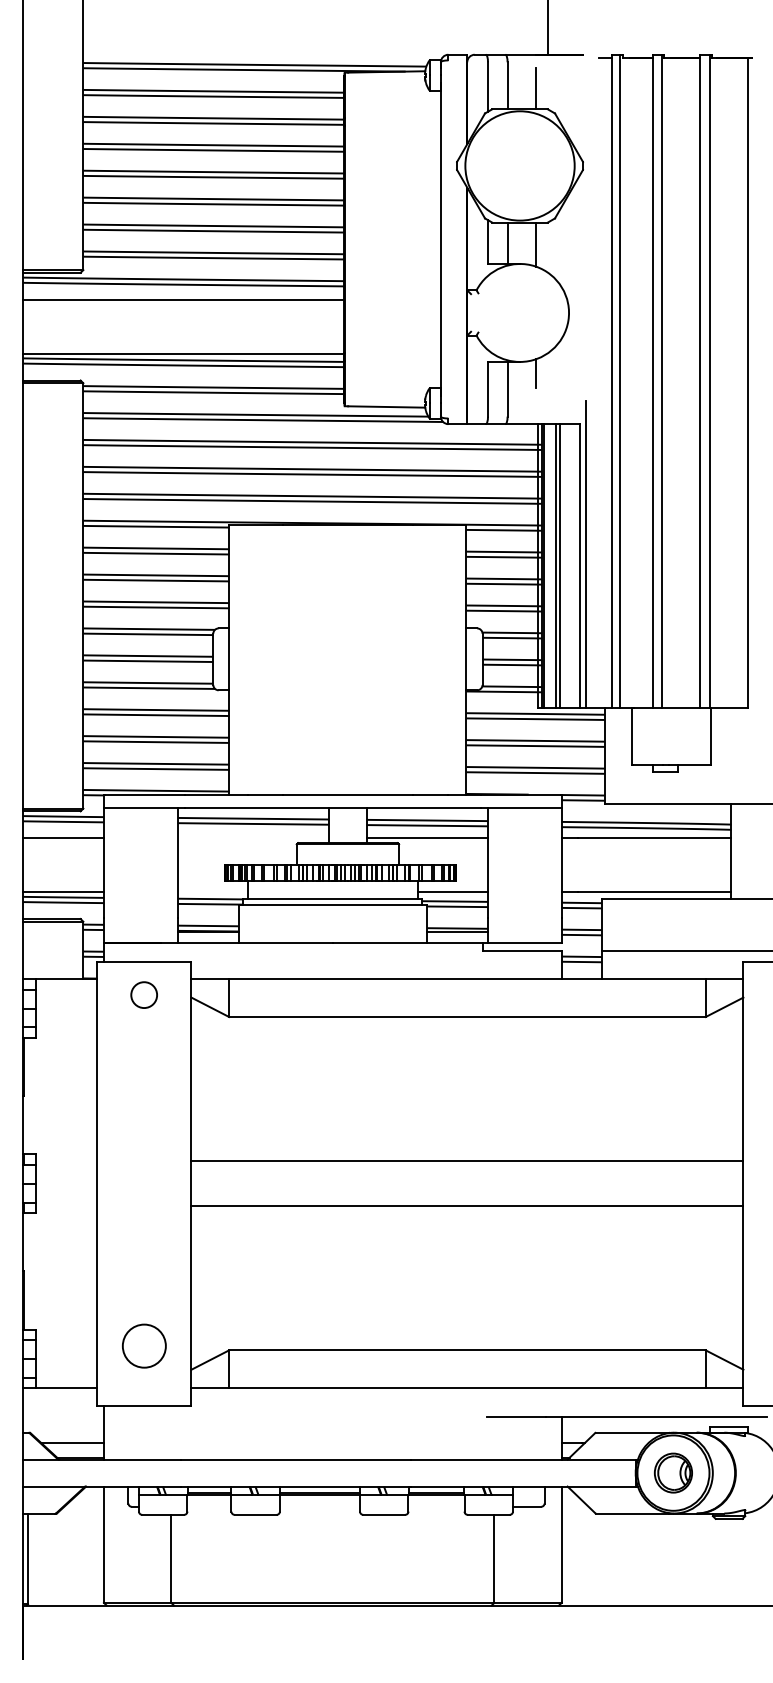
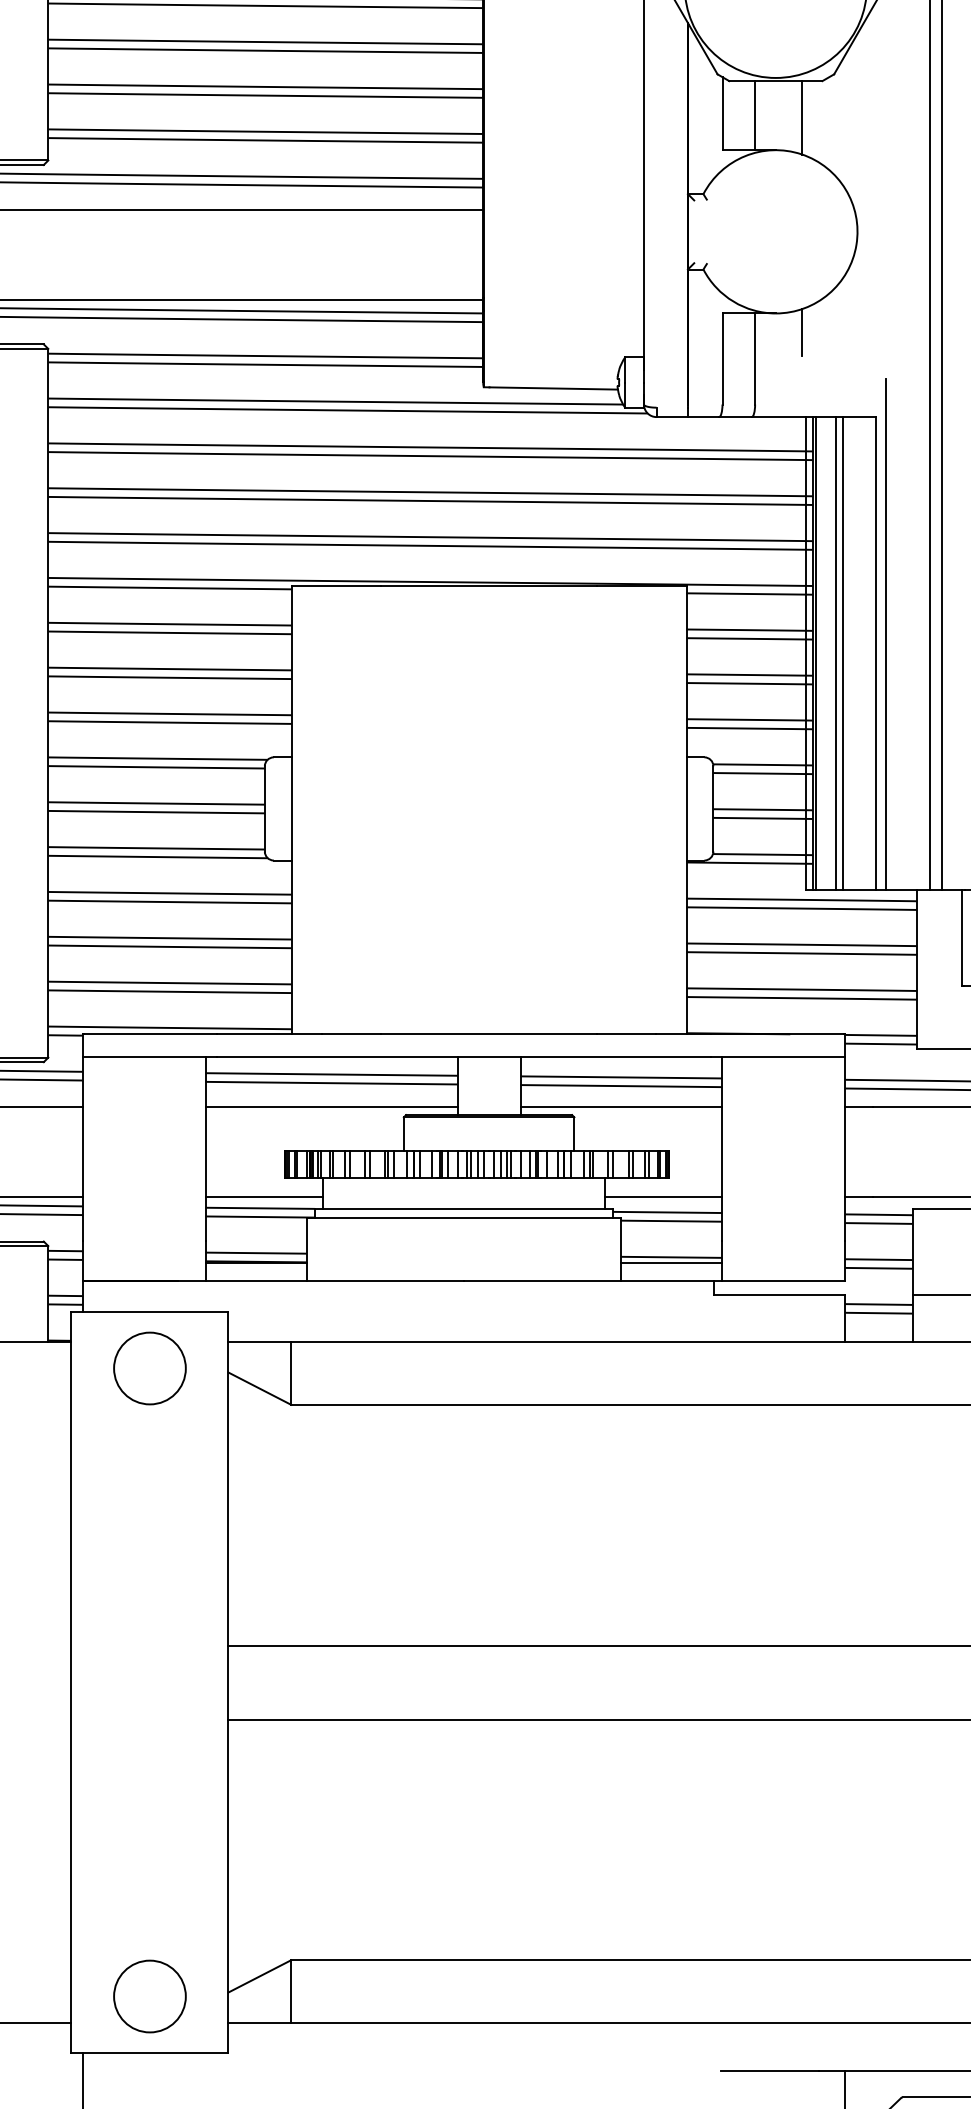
line: (253, 838) -> (331, 1107), added
line: (212, 892) -> (263, 1197), added
circle: (143, 994) -> (148, 1367), size x1.67
circle: (144, 1345) -> (150, 1995), moved

